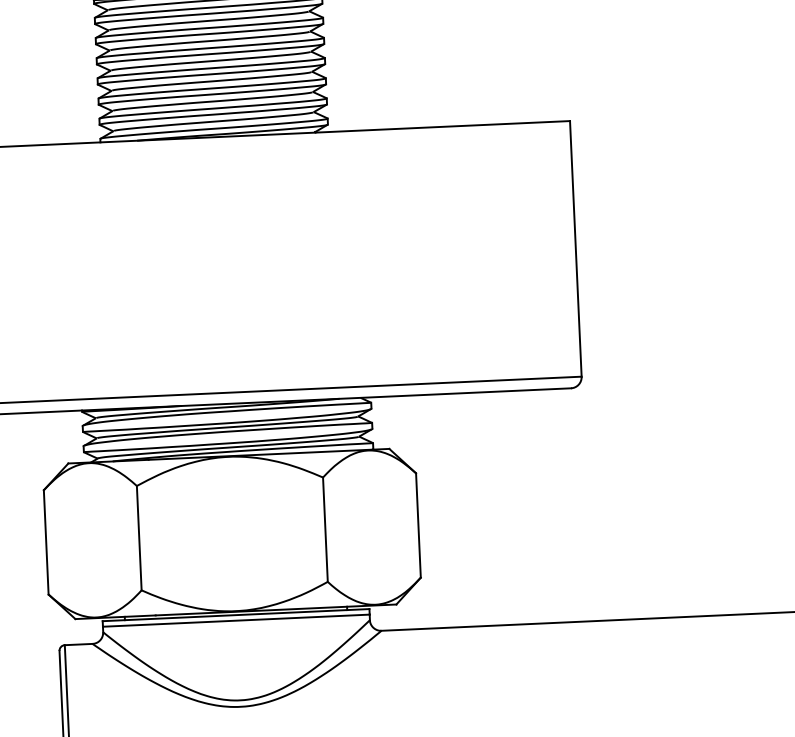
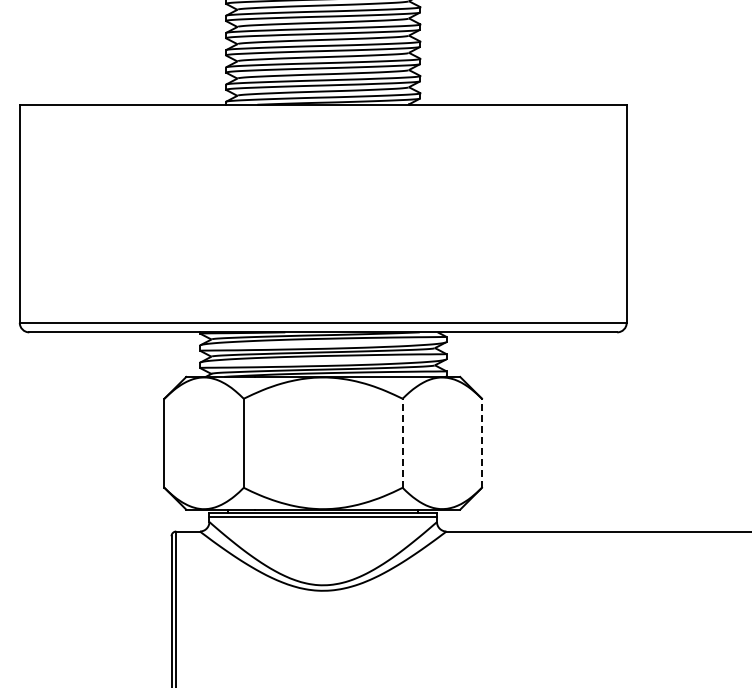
line: (419, 525) -> (482, 443), solid -> dashed
line: (325, 529) -> (402, 443), solid -> dashed

